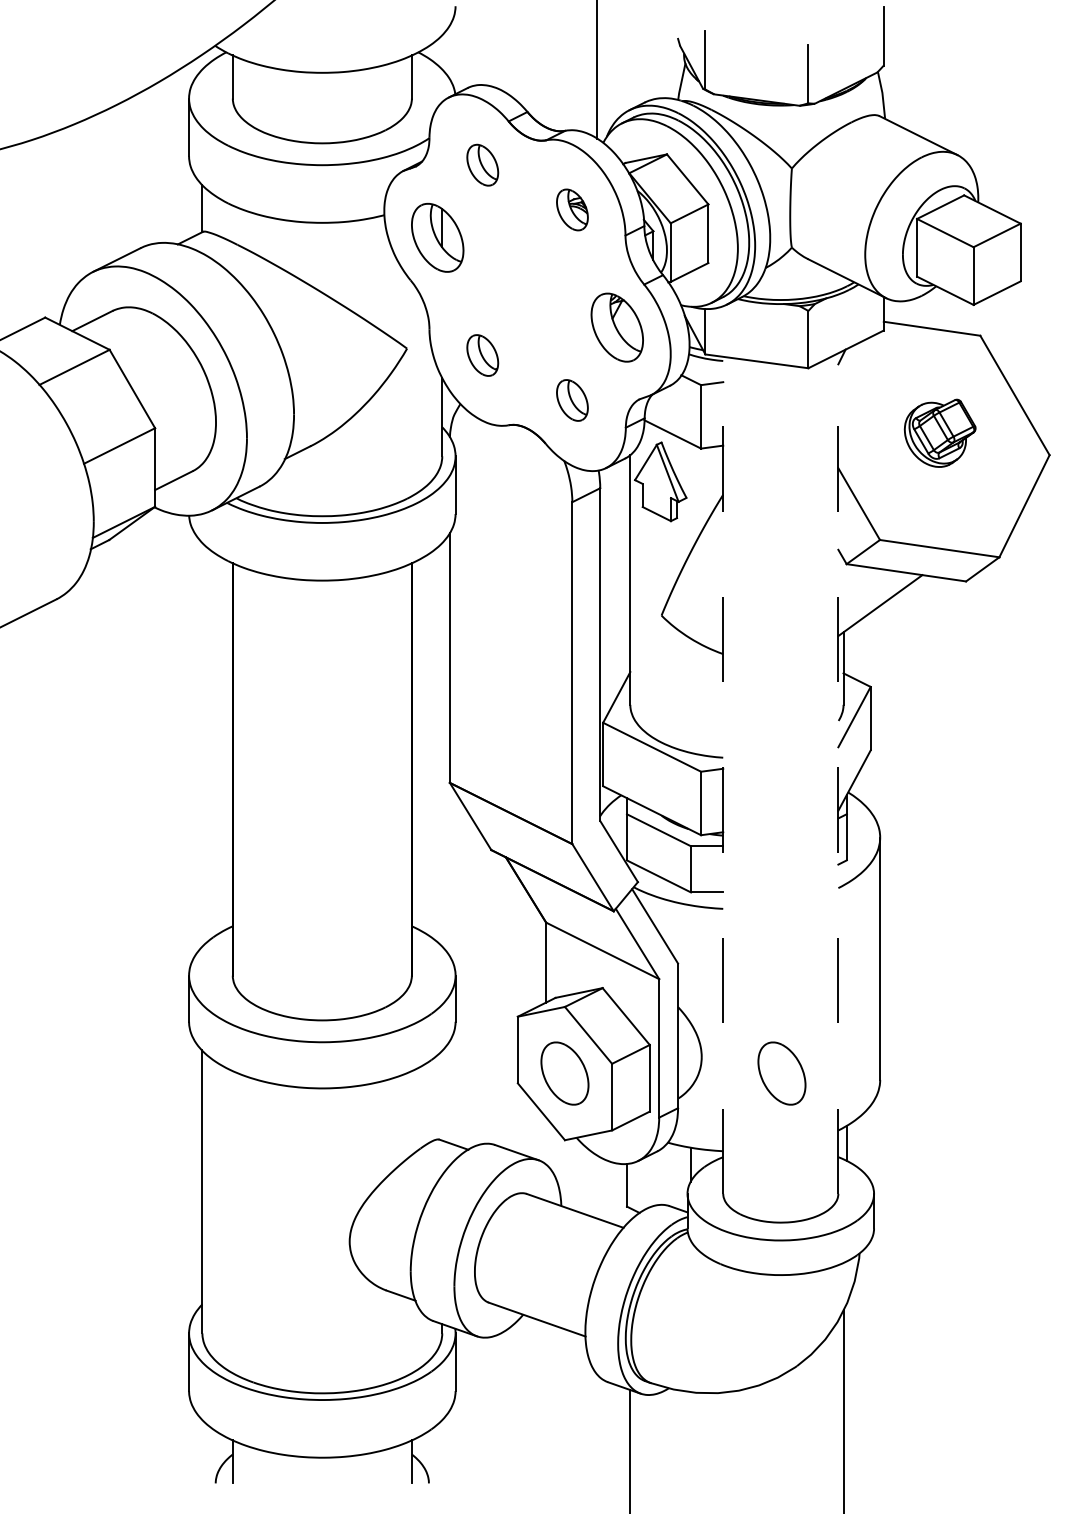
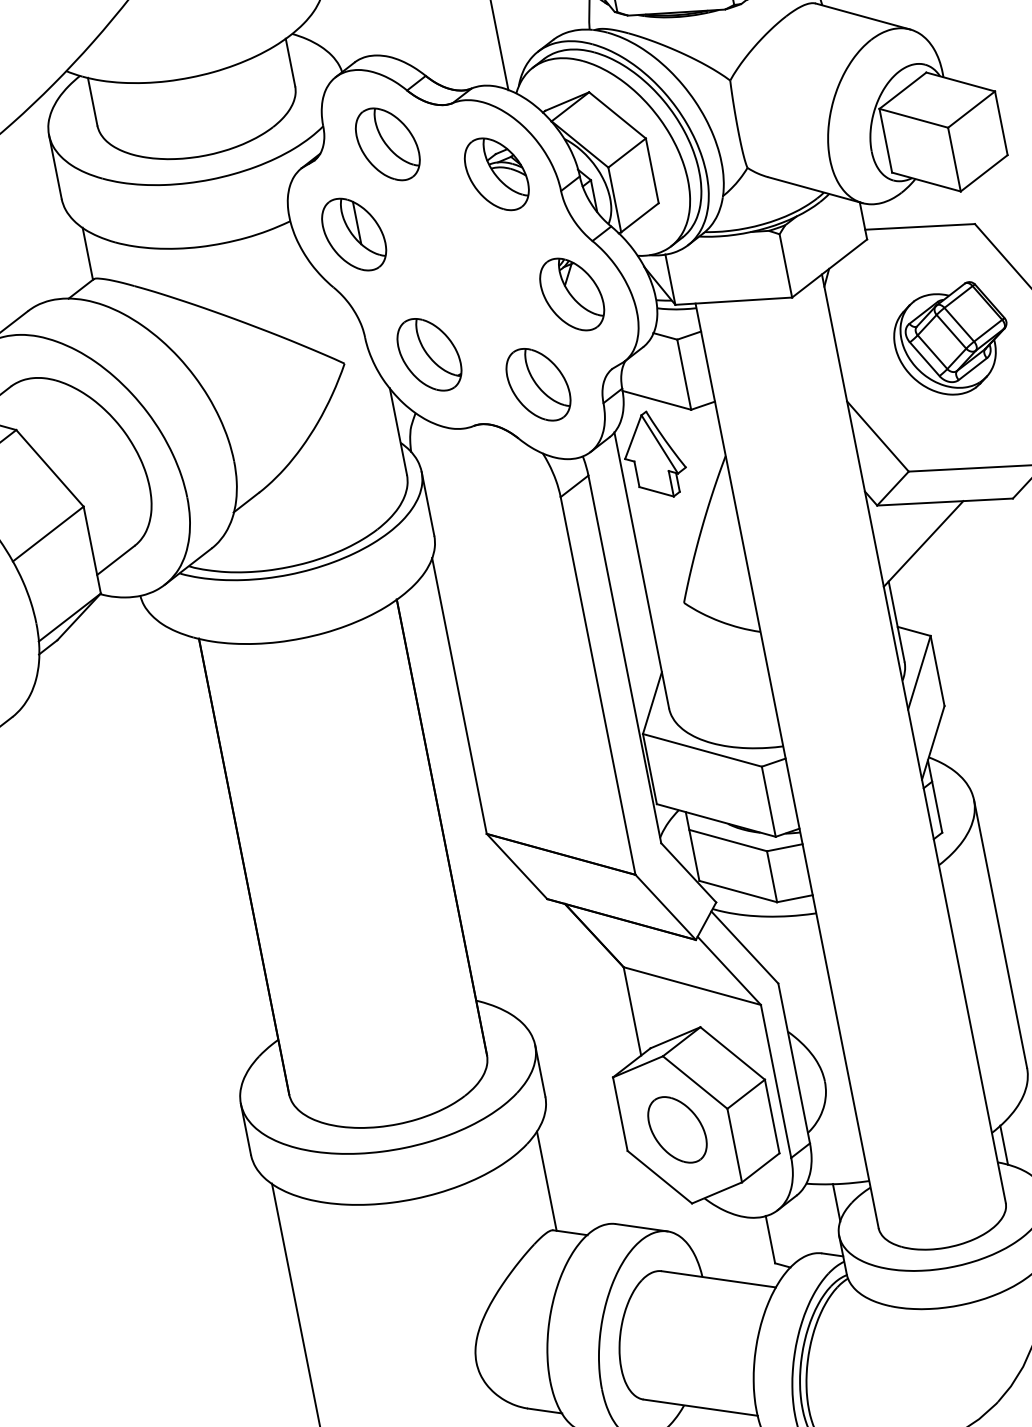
part: (482, 165) -> (387, 144), size x1.67
part: (572, 209) -> (496, 173), size x1.67
part: (482, 355) -> (429, 354), size x1.67
part: (572, 400) -> (538, 384), size x1.67
part: (939, 433) -> (951, 340), size x1.43
line: (838, 773) -> (914, 738), dashed -> solid
line: (723, 775) -> (787, 765), dashed -> solid
part: (781, 1073) -> (916, 1082), removed
line: (442, 1095) -> (547, 1180), added

